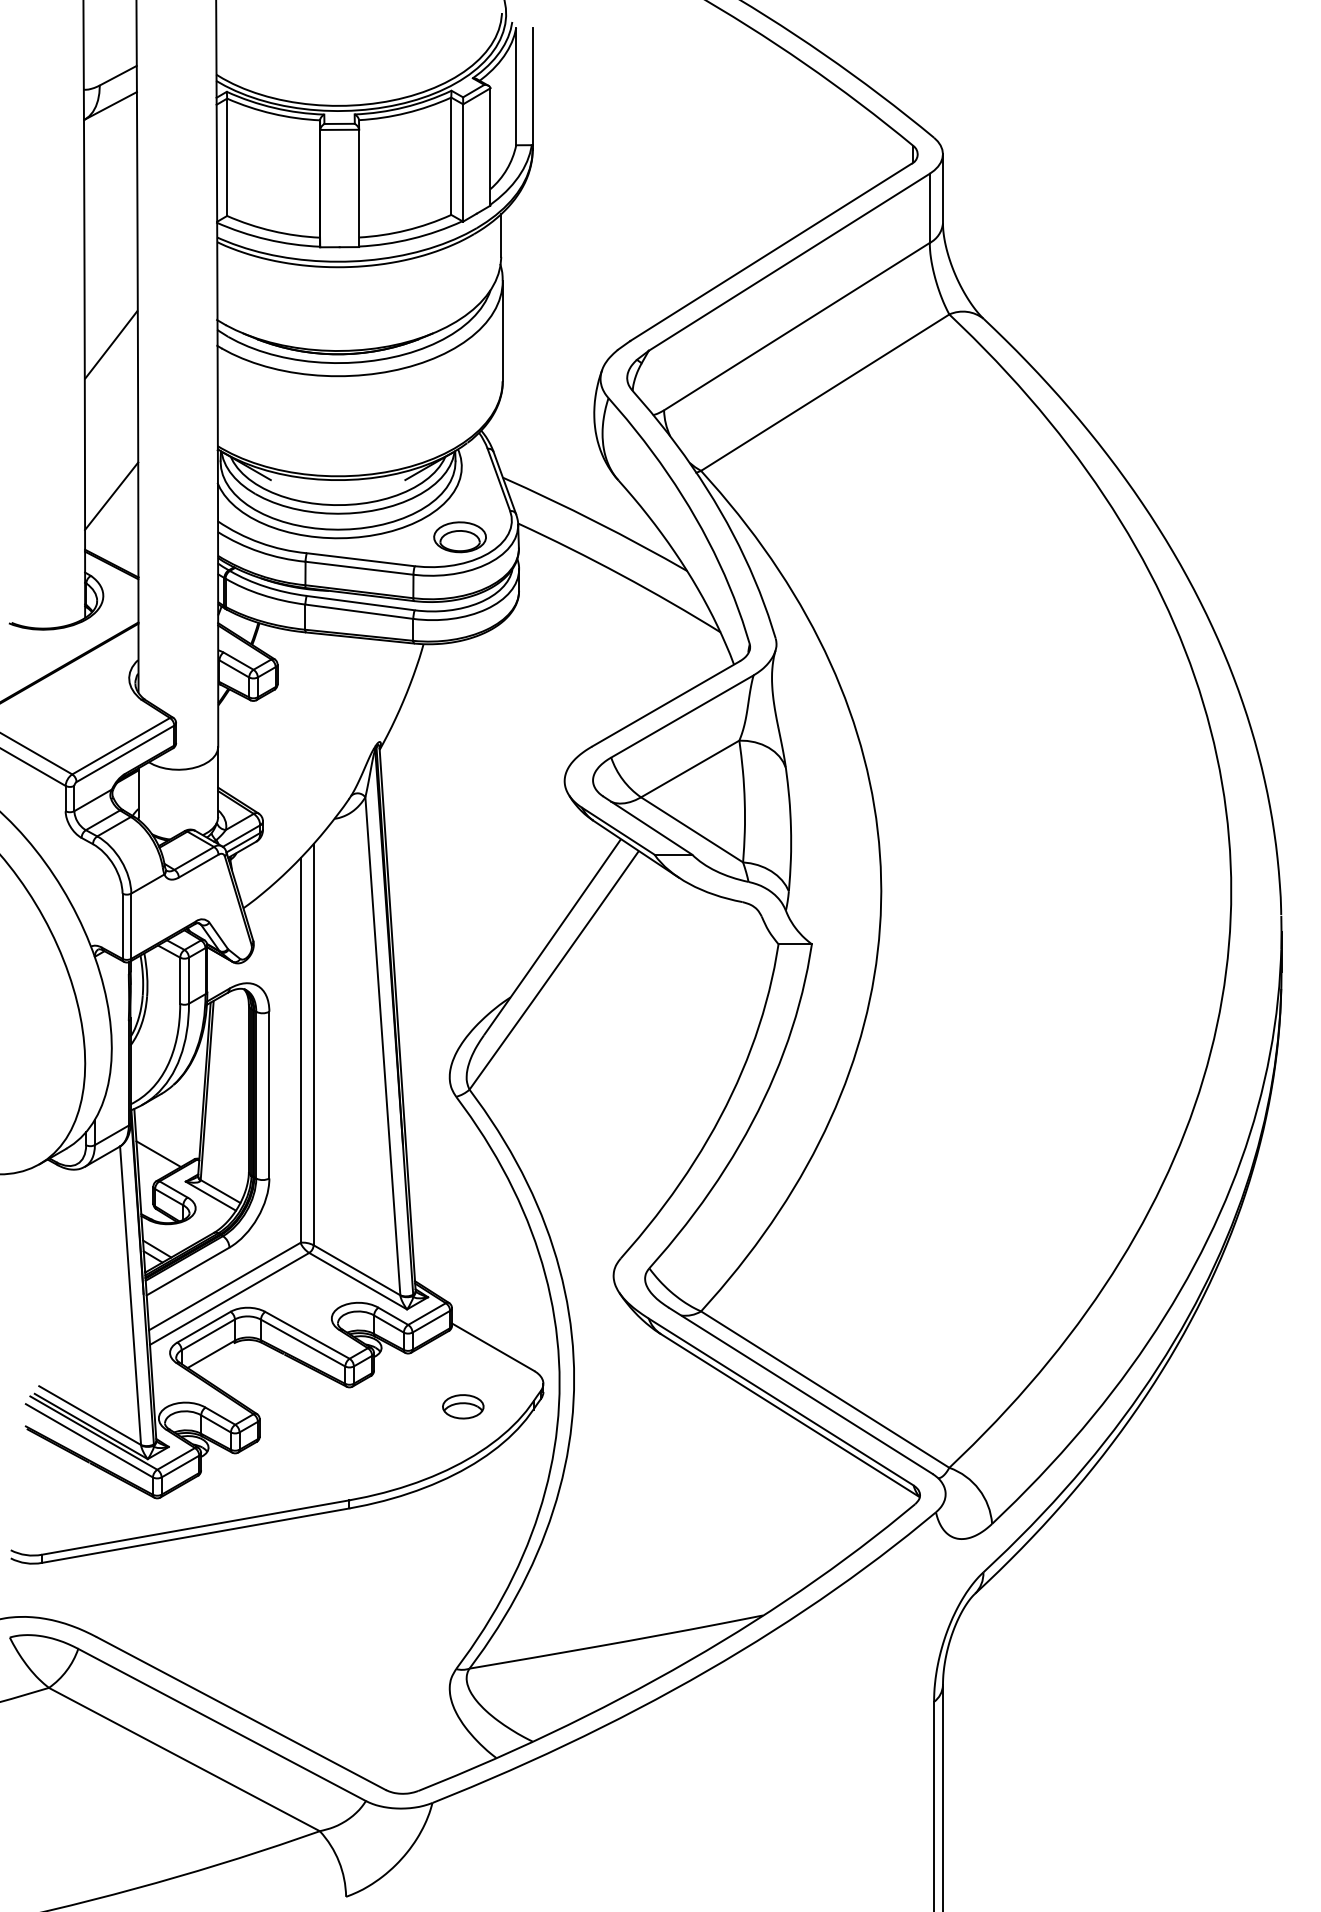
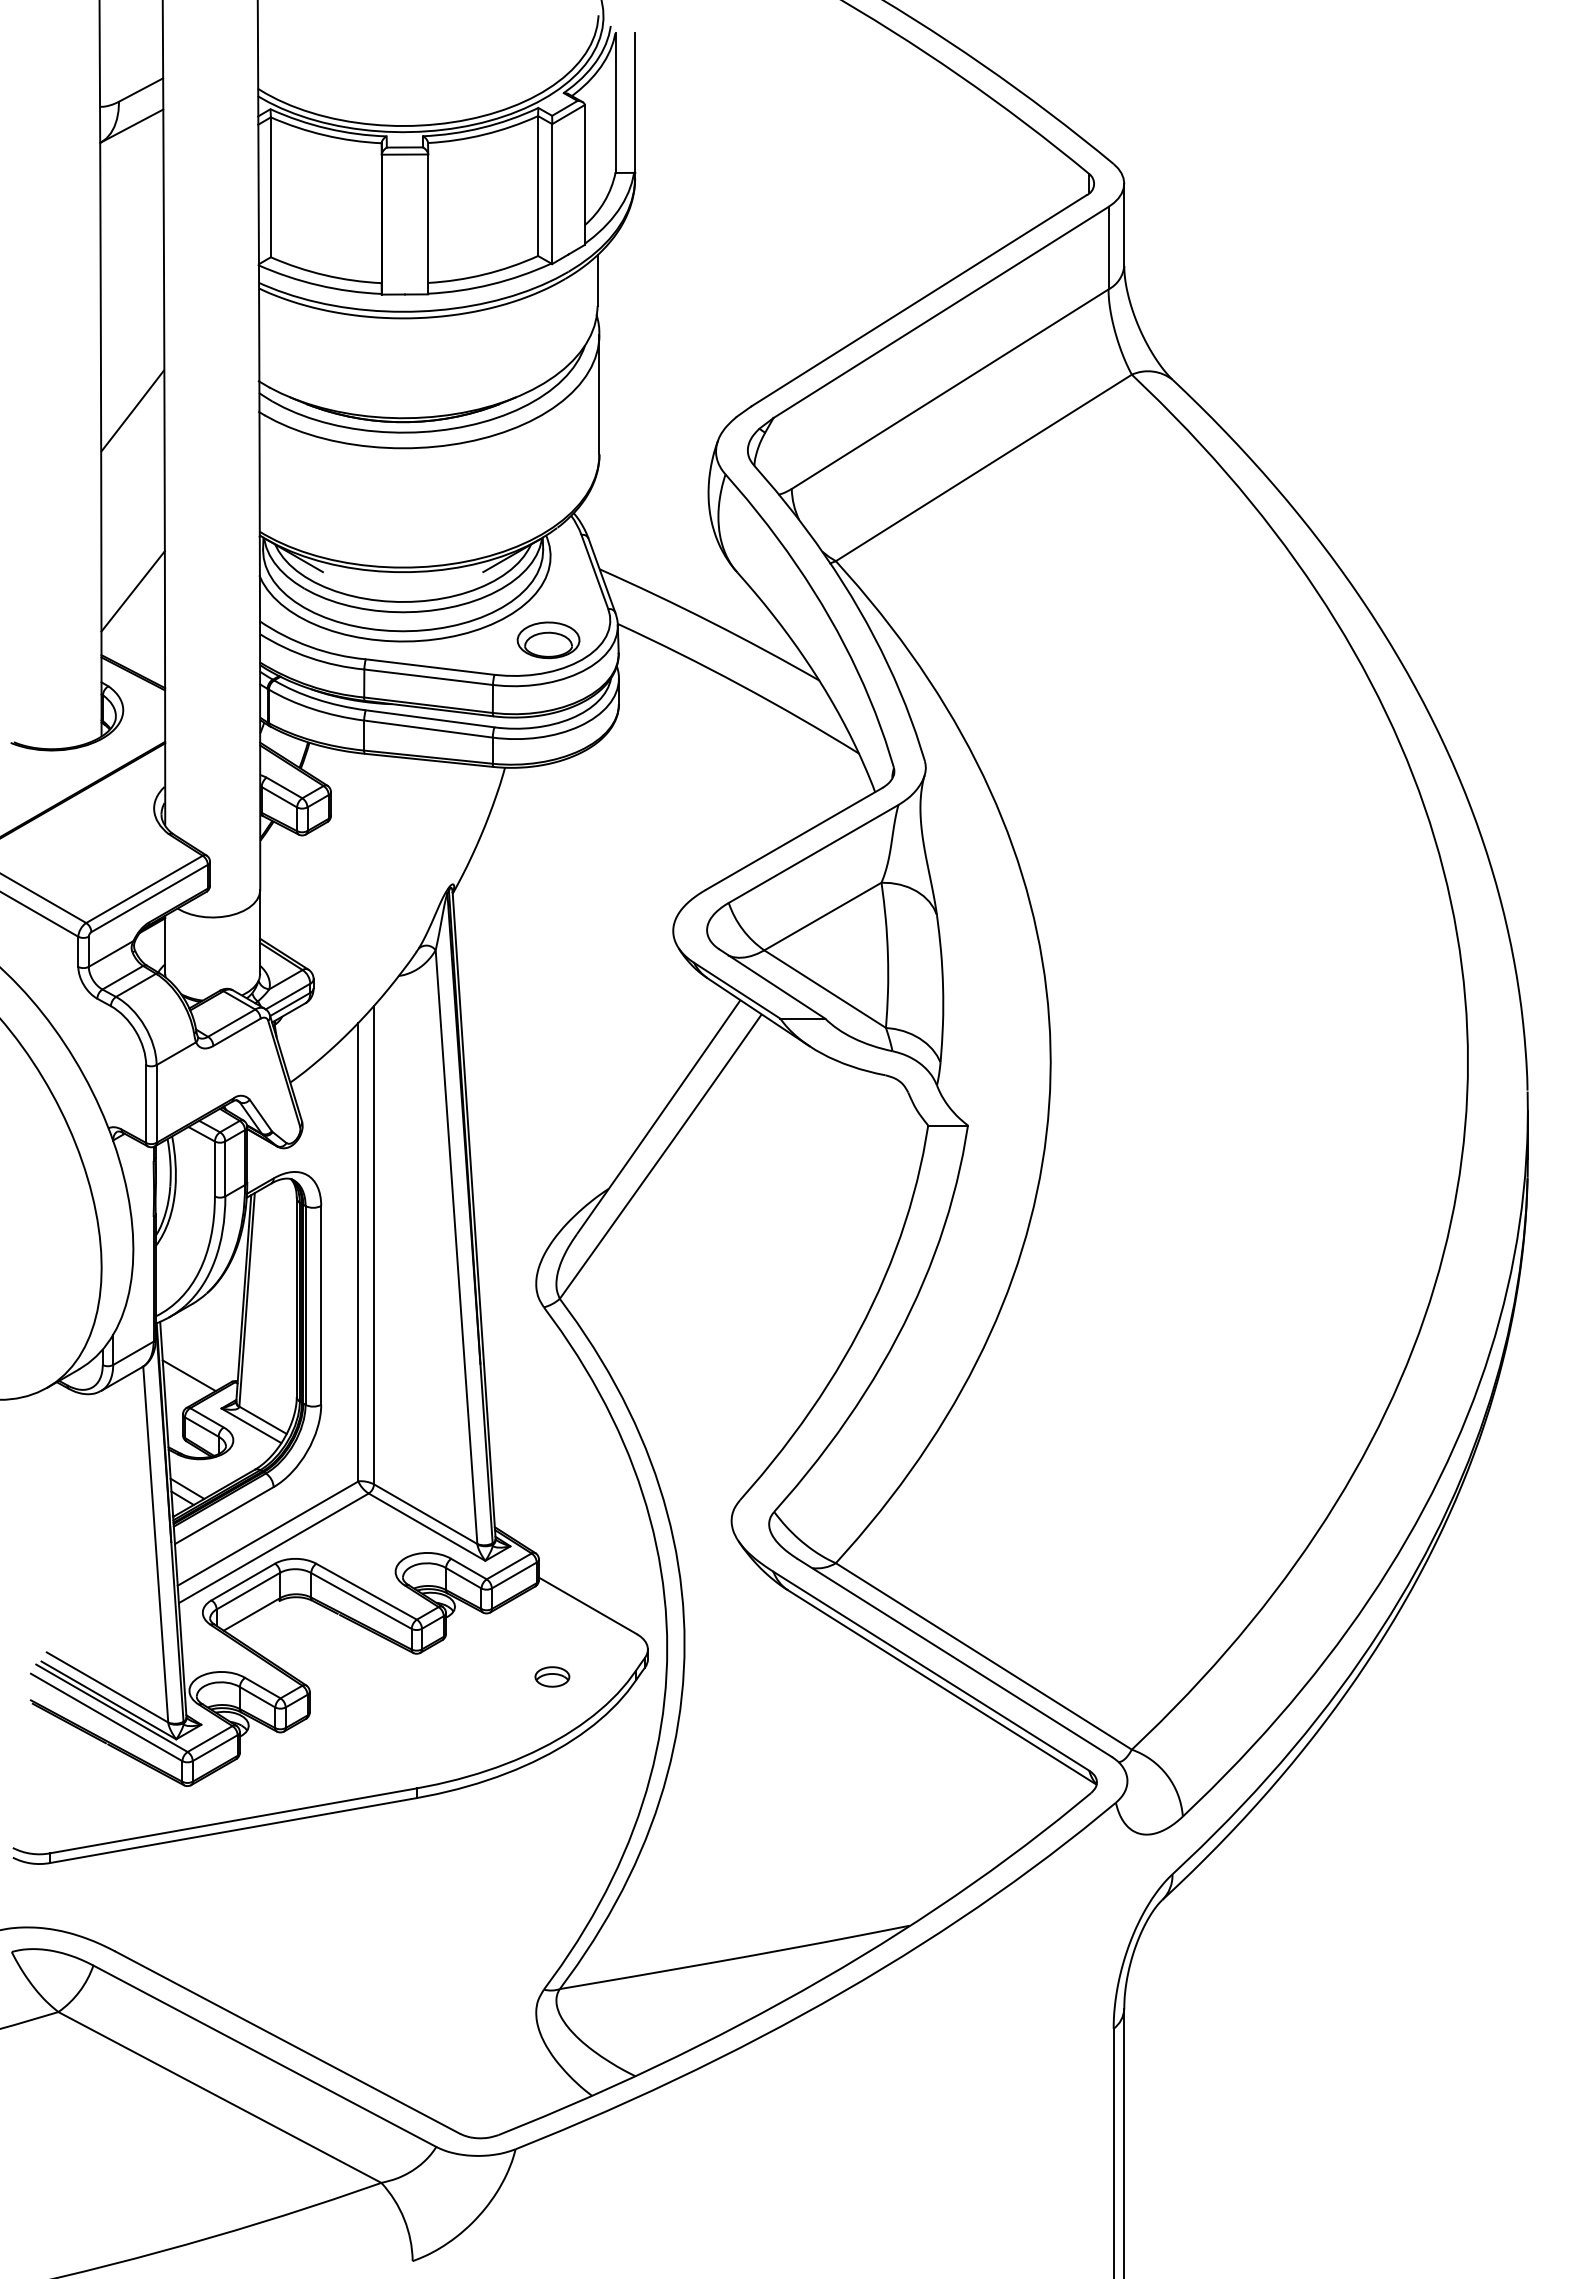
part: (463, 1406) -> (552, 1676), size x0.7

